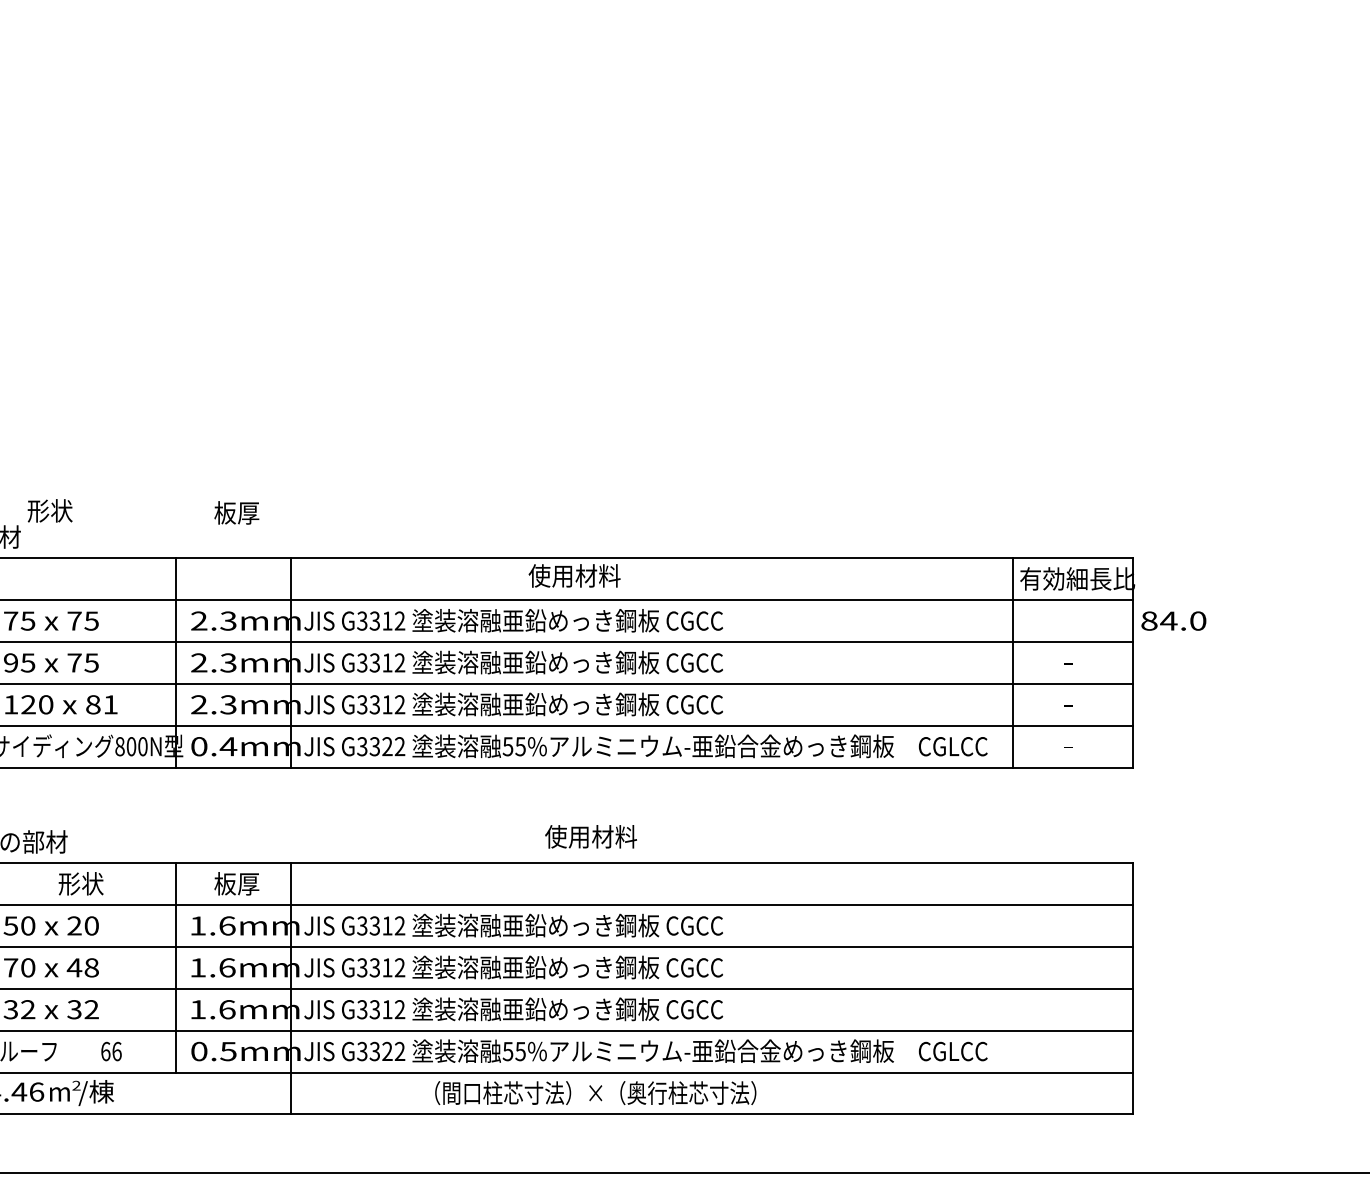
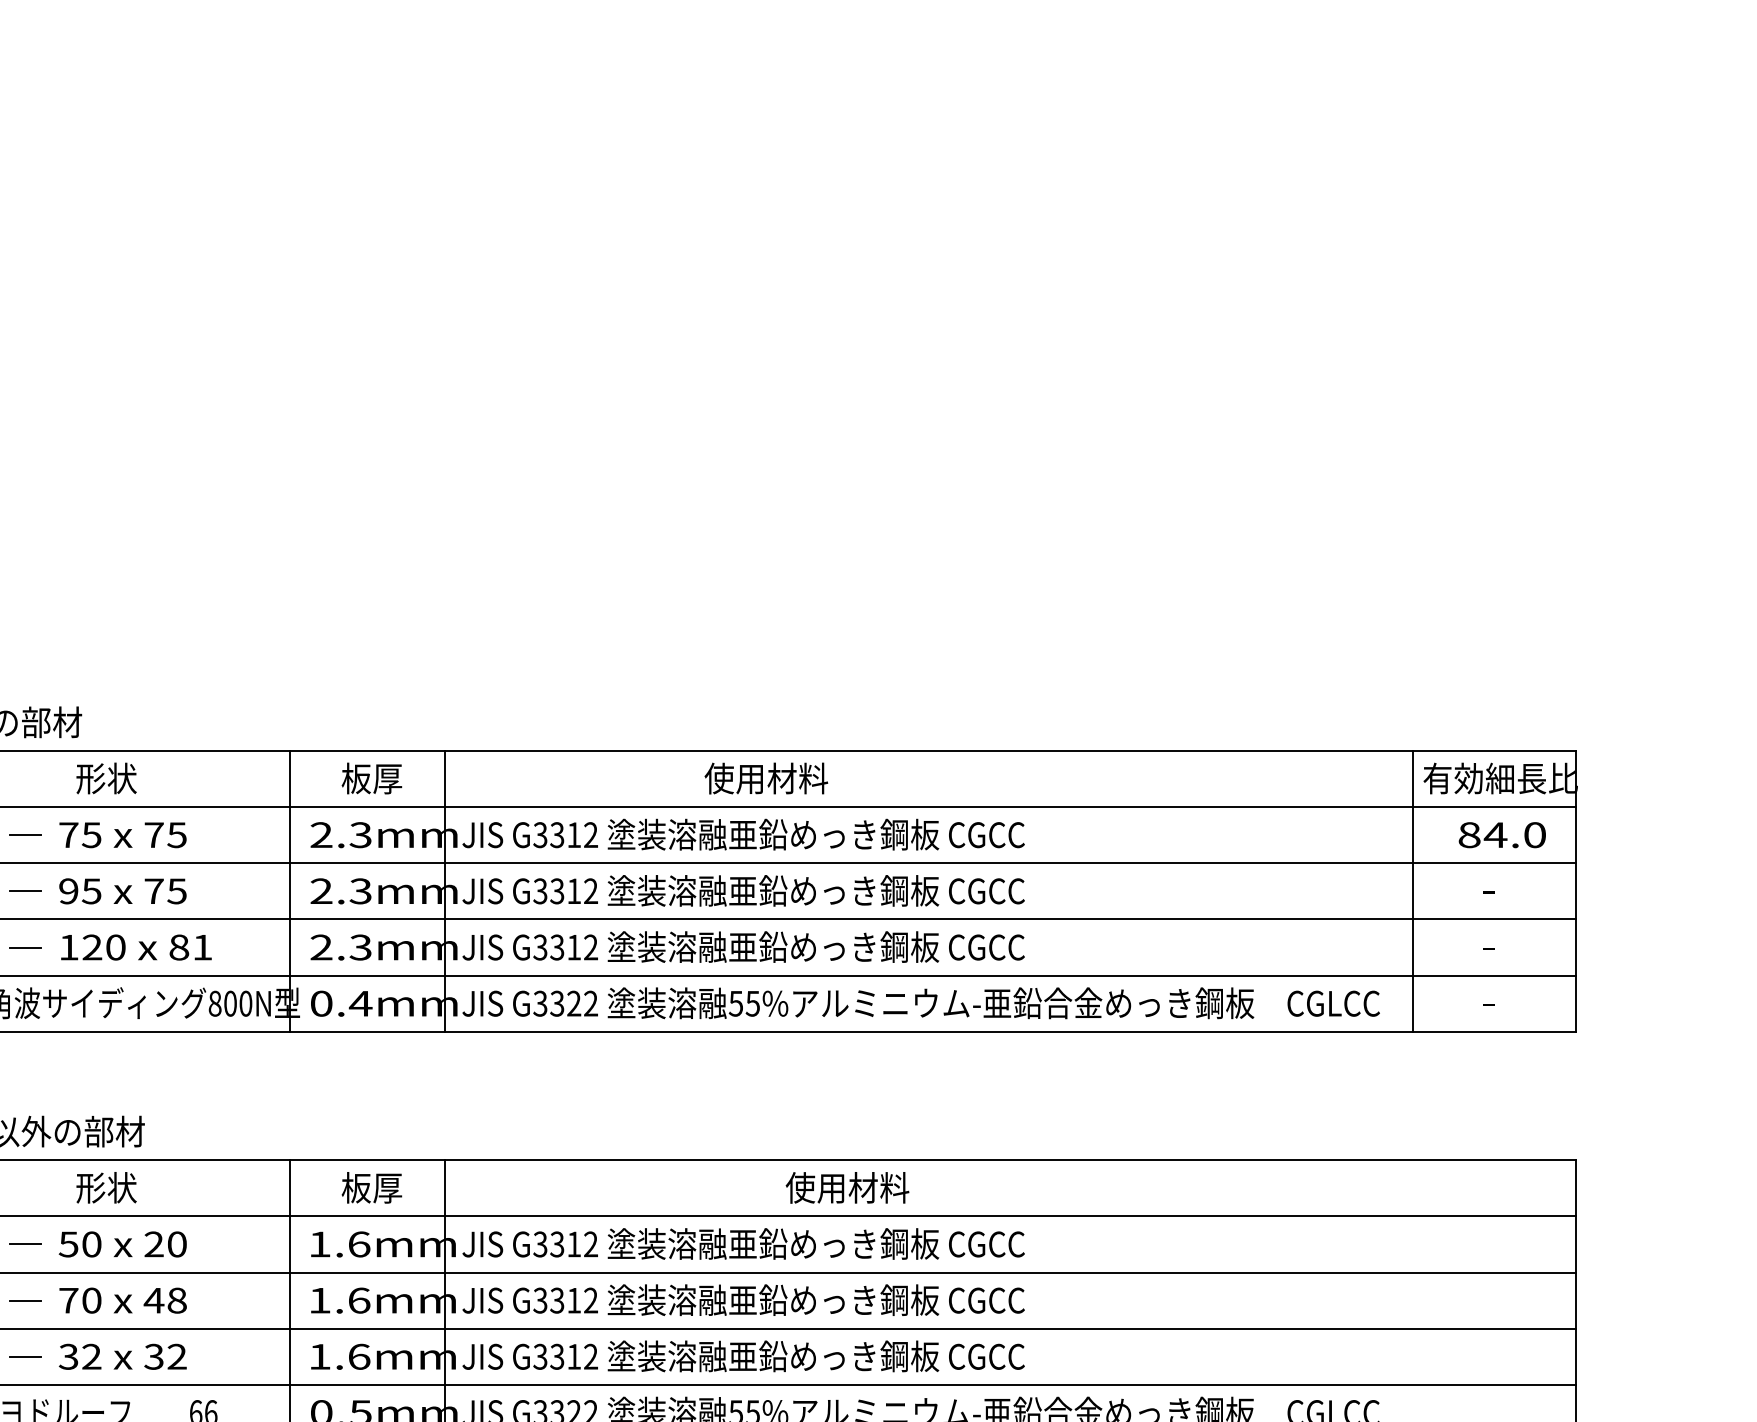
text: (49, 510) -> (105, 777), moved
text: (236, 512) -> (371, 777), moved
text: (574, 575) -> (766, 777), moved
text: (1173, 620) -> (1501, 834), moved
text: (590, 836) -> (846, 1187), moved
text: (80, 883) -> (105, 1187), moved

